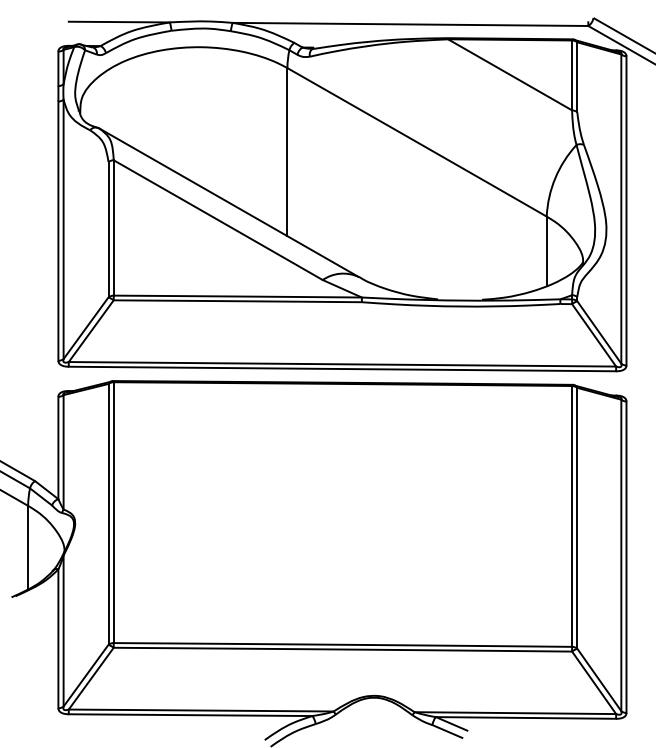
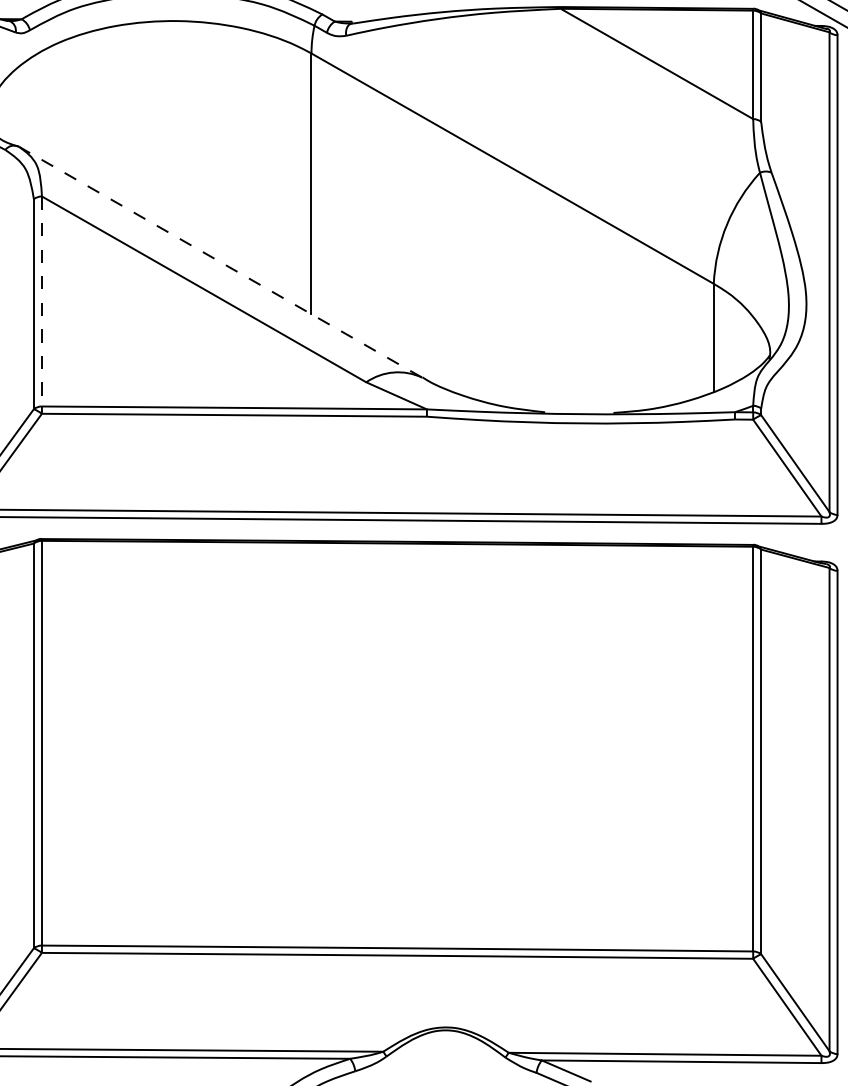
line: (228, 202) -> (220, 261), solid -> dashed
line: (113, 227) -> (41, 300), solid -> dashed

